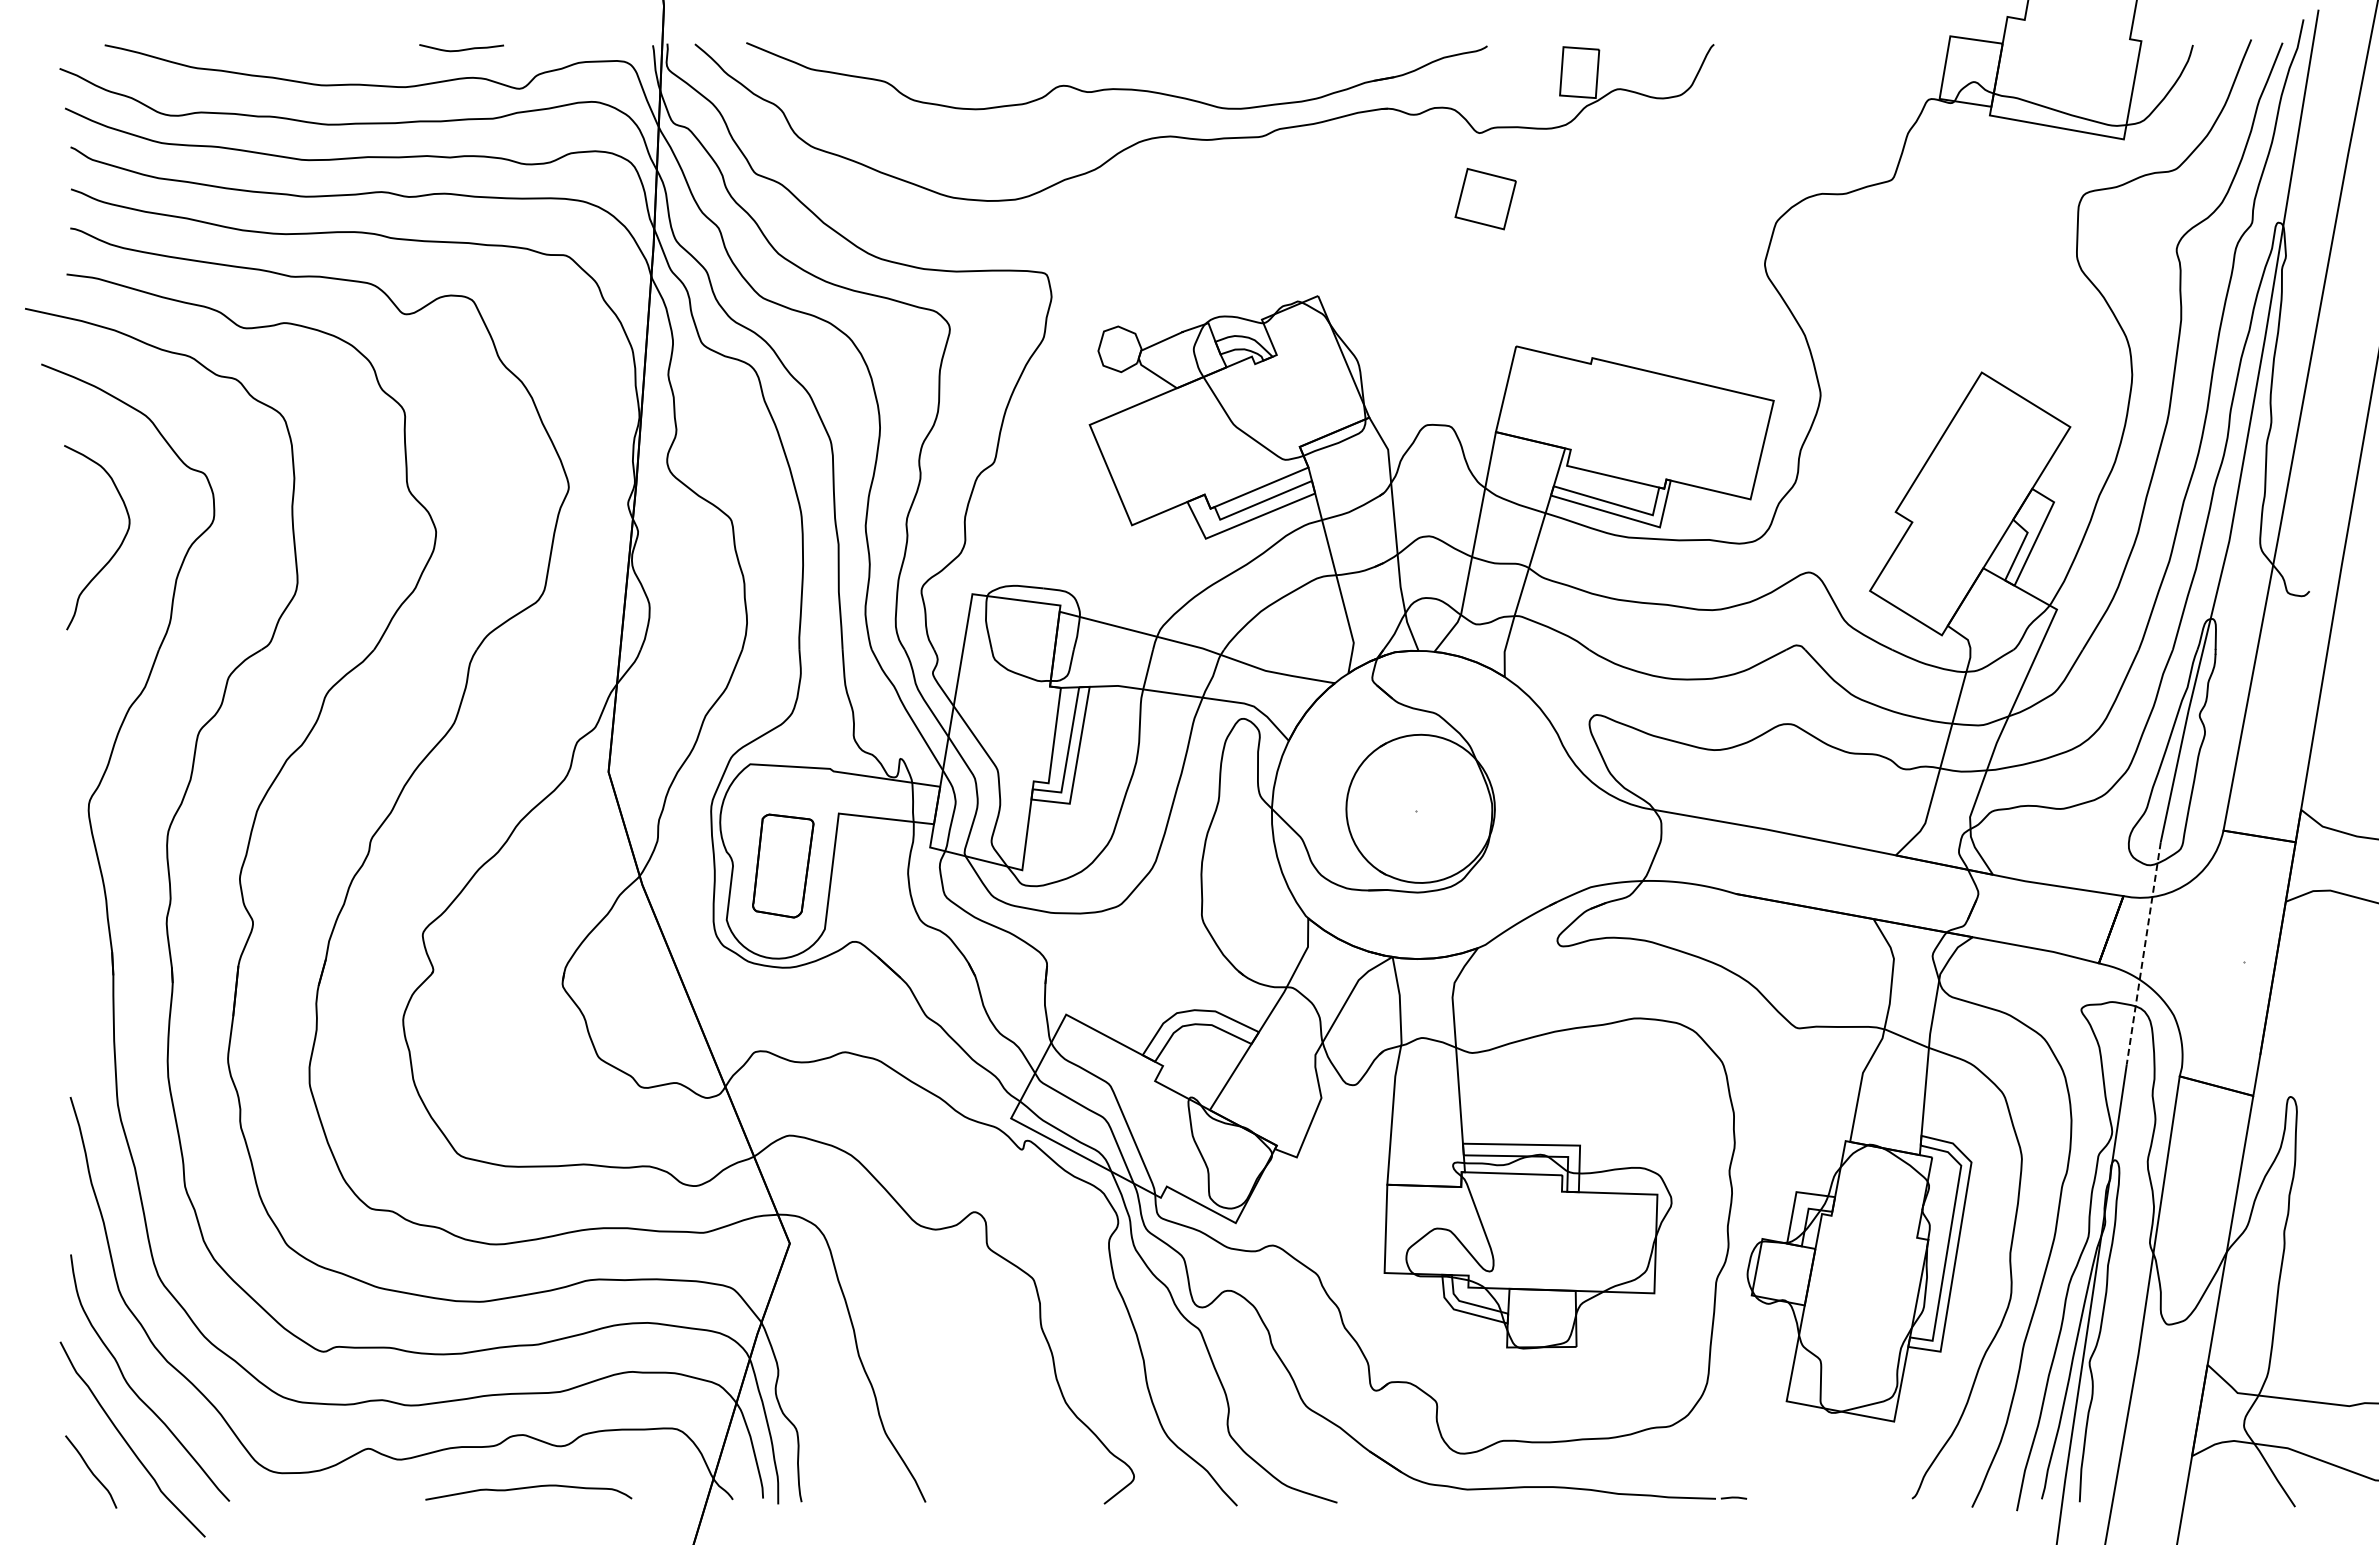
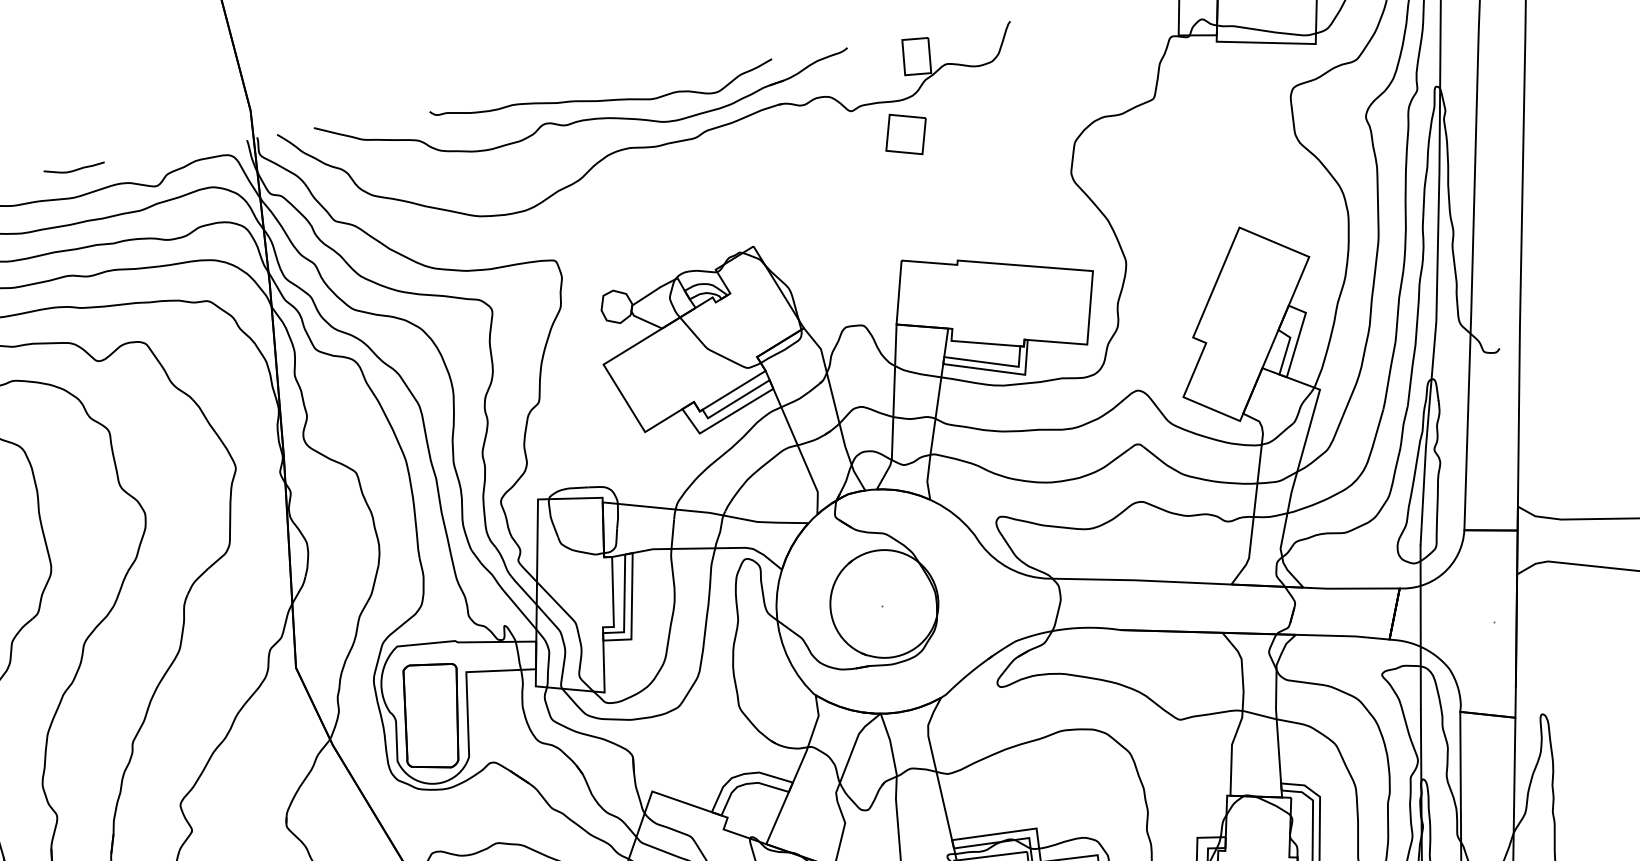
curve: (461, 49) -> (74, 169), moved
curve: (1144, 65) -> (602, 99), added
part: (1485, 198) -> (905, 134), moved
part: (783, 865) -> (432, 715), size x1.43
line: (2143, 953) -> (1420, 627), dashed -> solid

